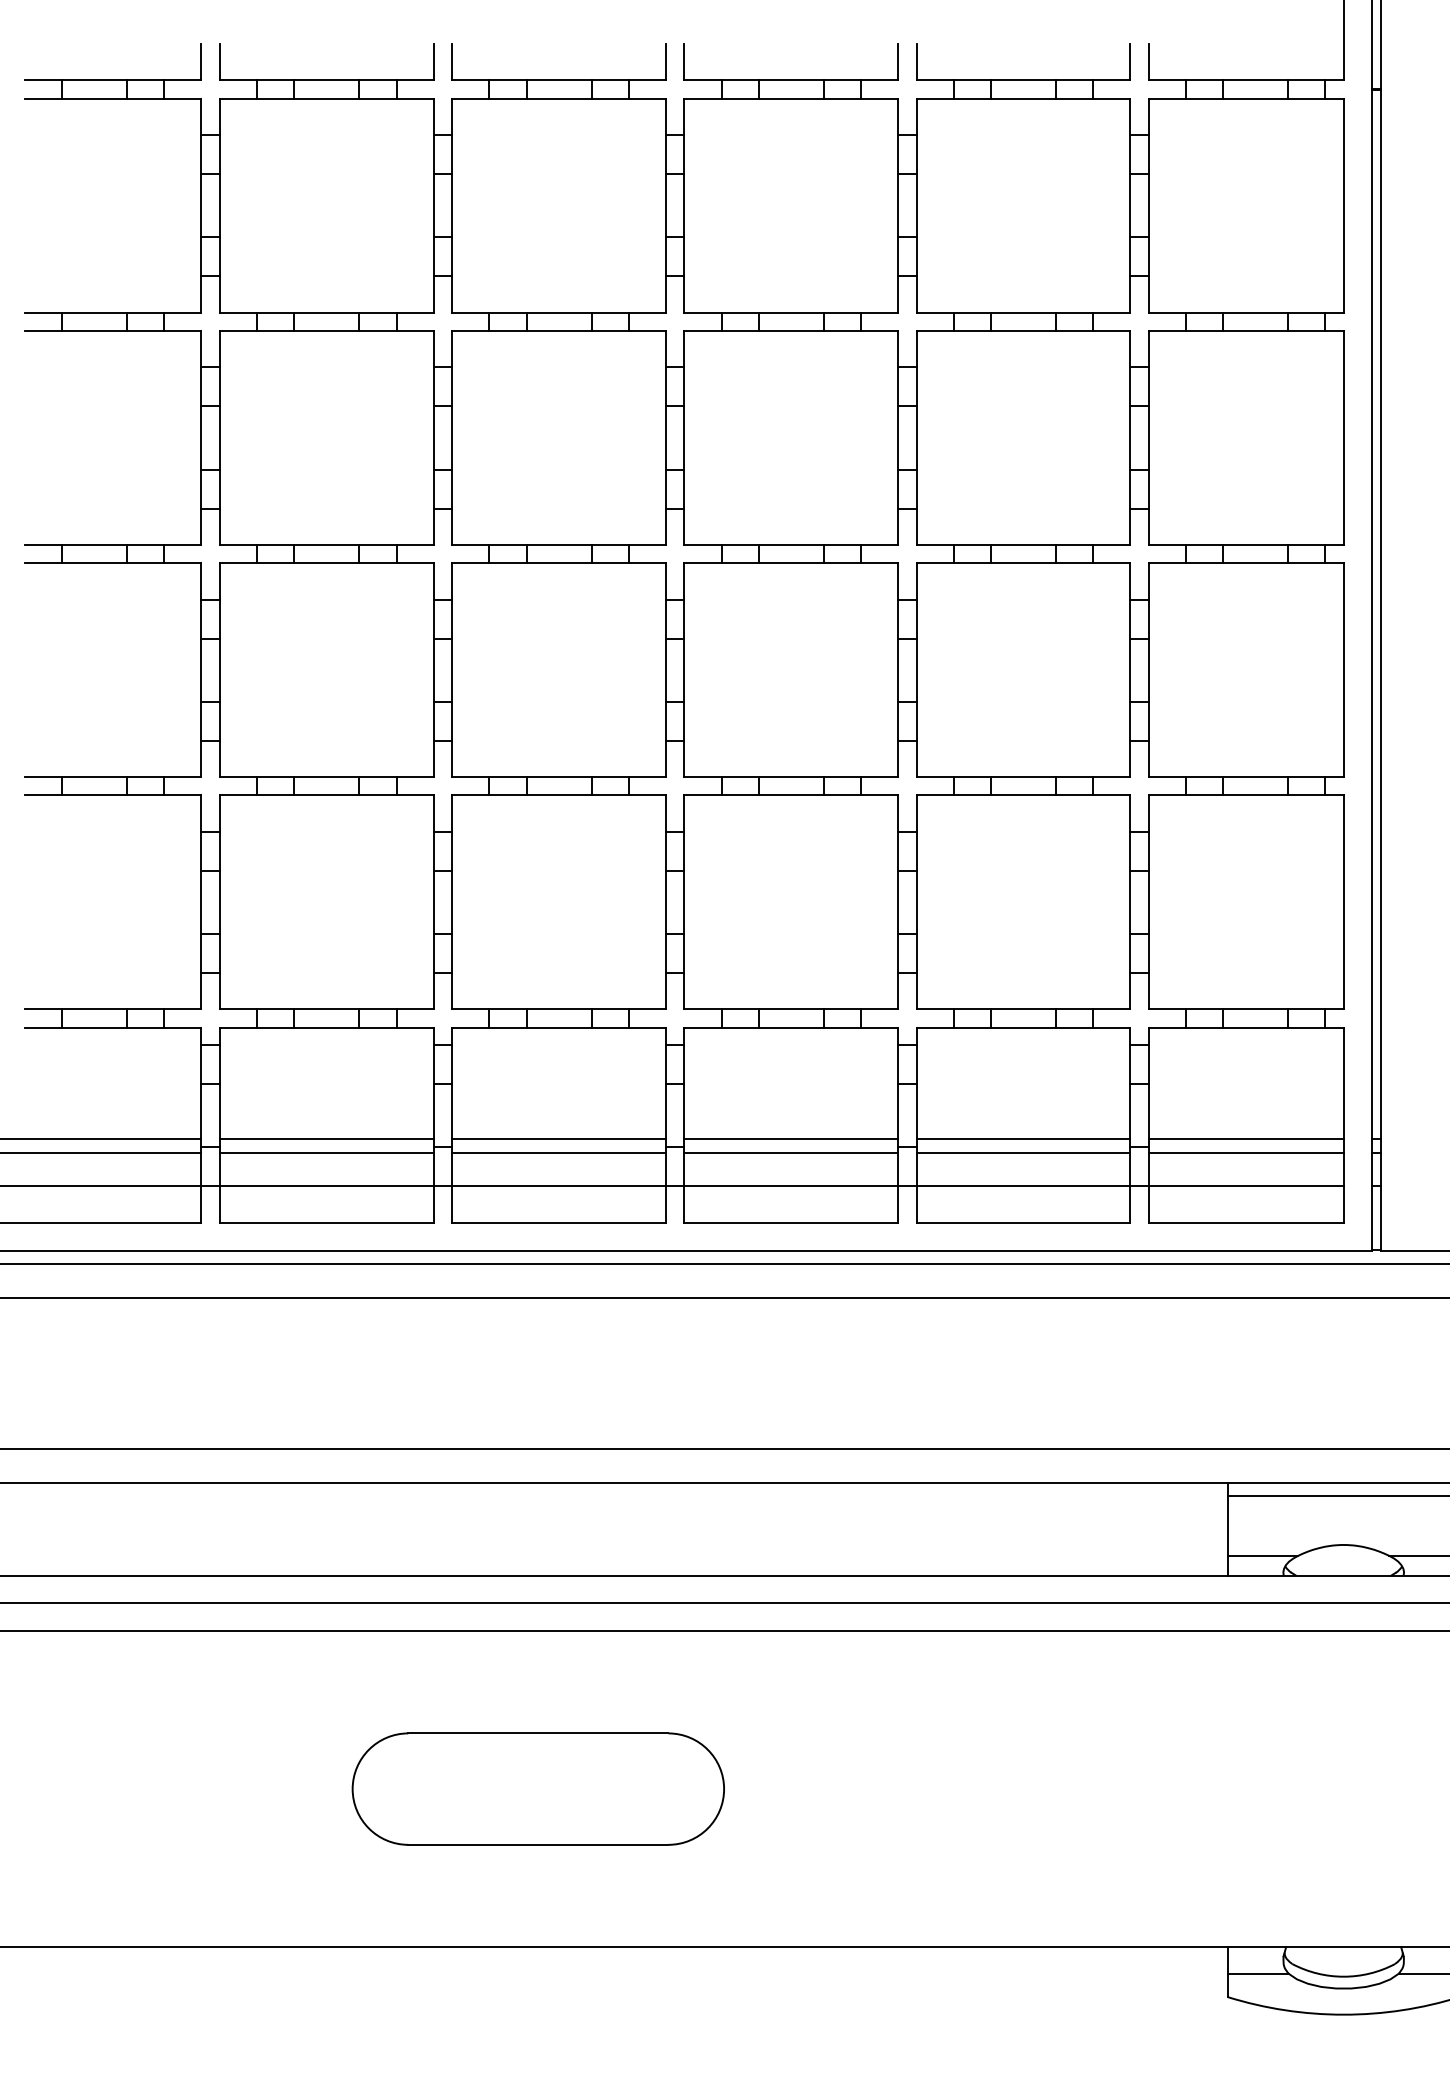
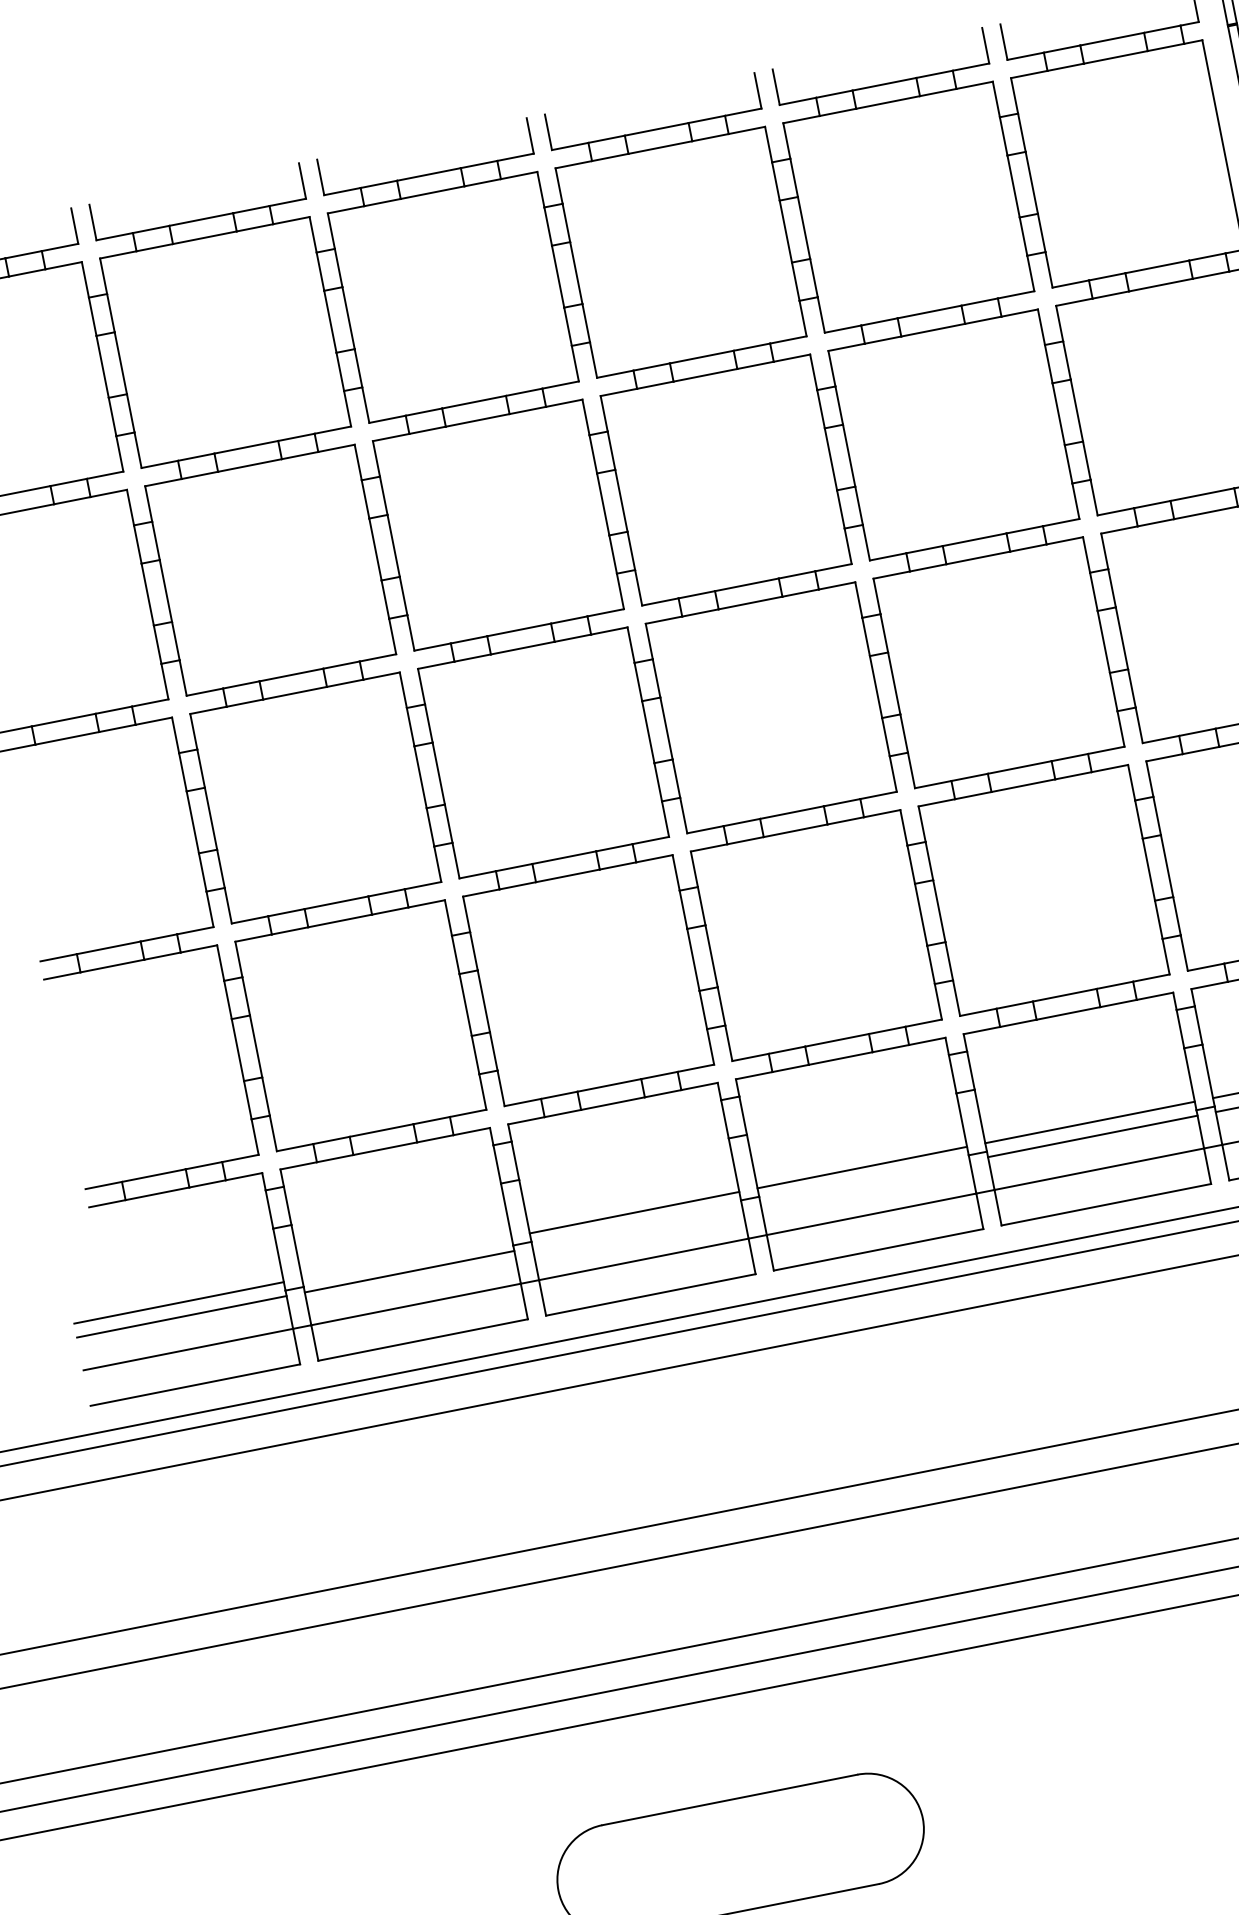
line: (326, 1138) -> (406, 1257), removed
line: (558, 1153) -> (636, 1227), removed
line: (790, 1153) -> (864, 1182), removed

